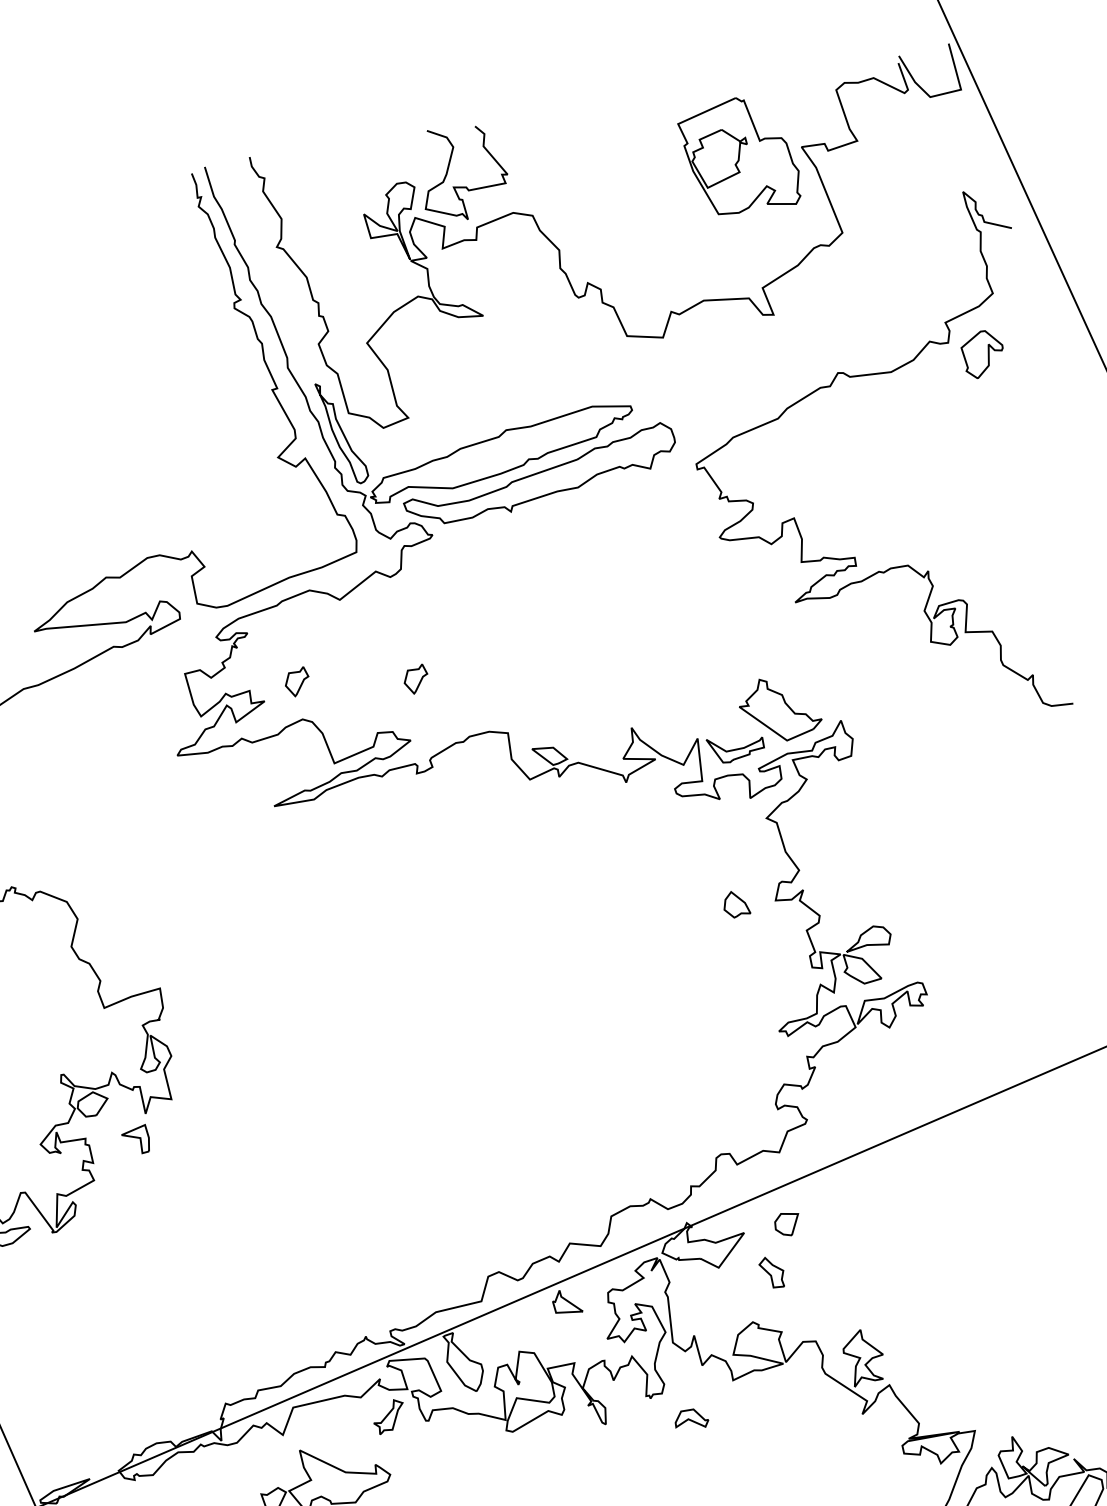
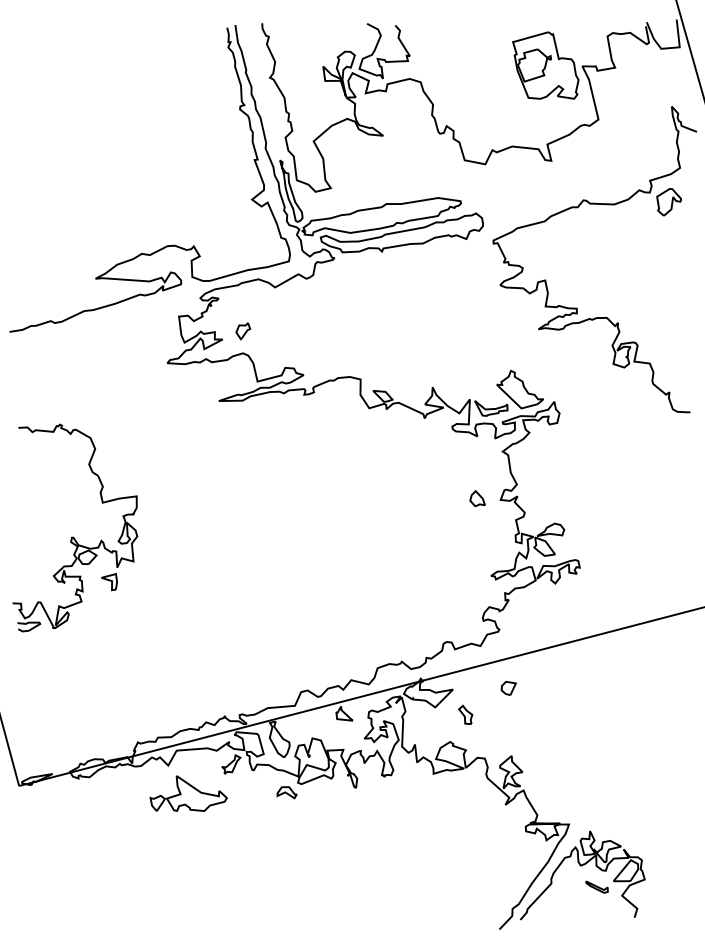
part: (416, 679) -> (312, 340), removed
part: (786, 1222) -> (508, 687), moved
part: (690, 1419) -> (286, 792), moved

